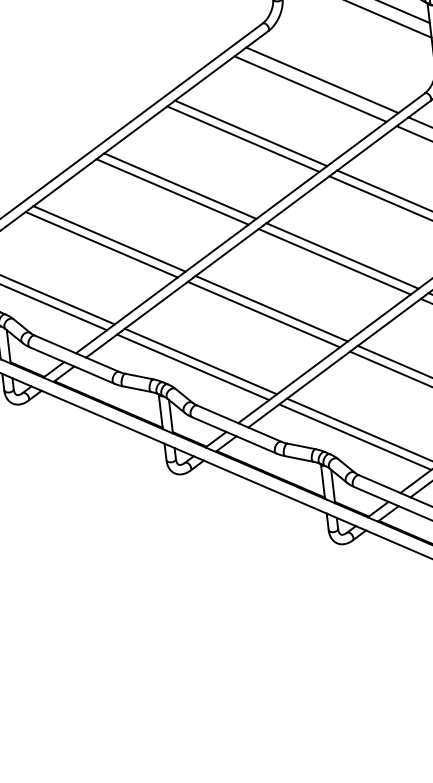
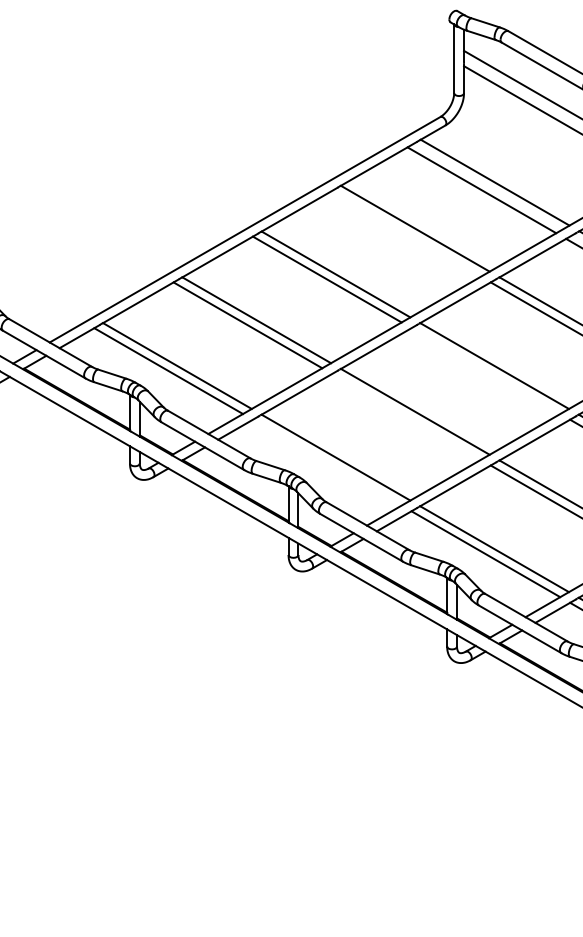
line: (243, 138) -> (406, 233), removed
line: (334, 262) -> (485, 371), removed
line: (263, 314) -> (406, 416), removed
line: (192, 367) -> (326, 462), removed

